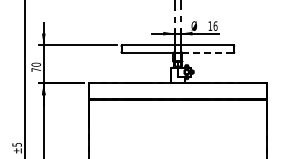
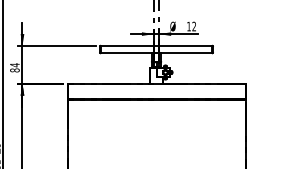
text: (215, 26) -> (194, 26), 16 -> 12
line: (207, 53) -> (186, 53), dashed -> solid
text: (35, 67) -> (14, 67), 70 -> 84

